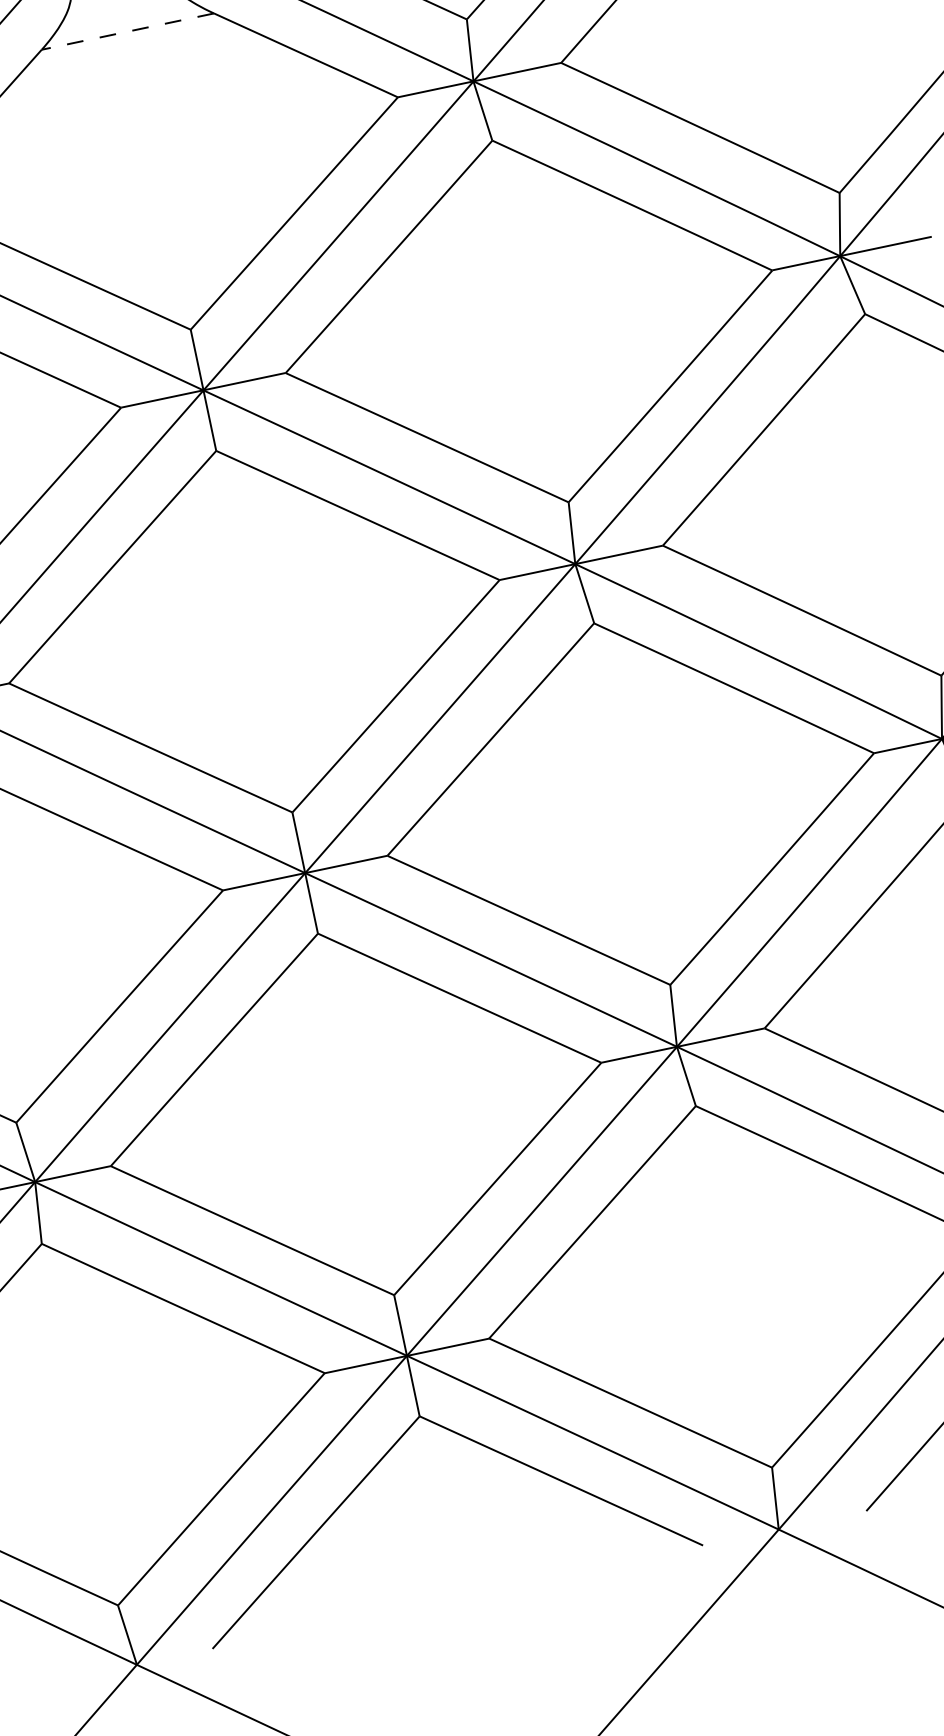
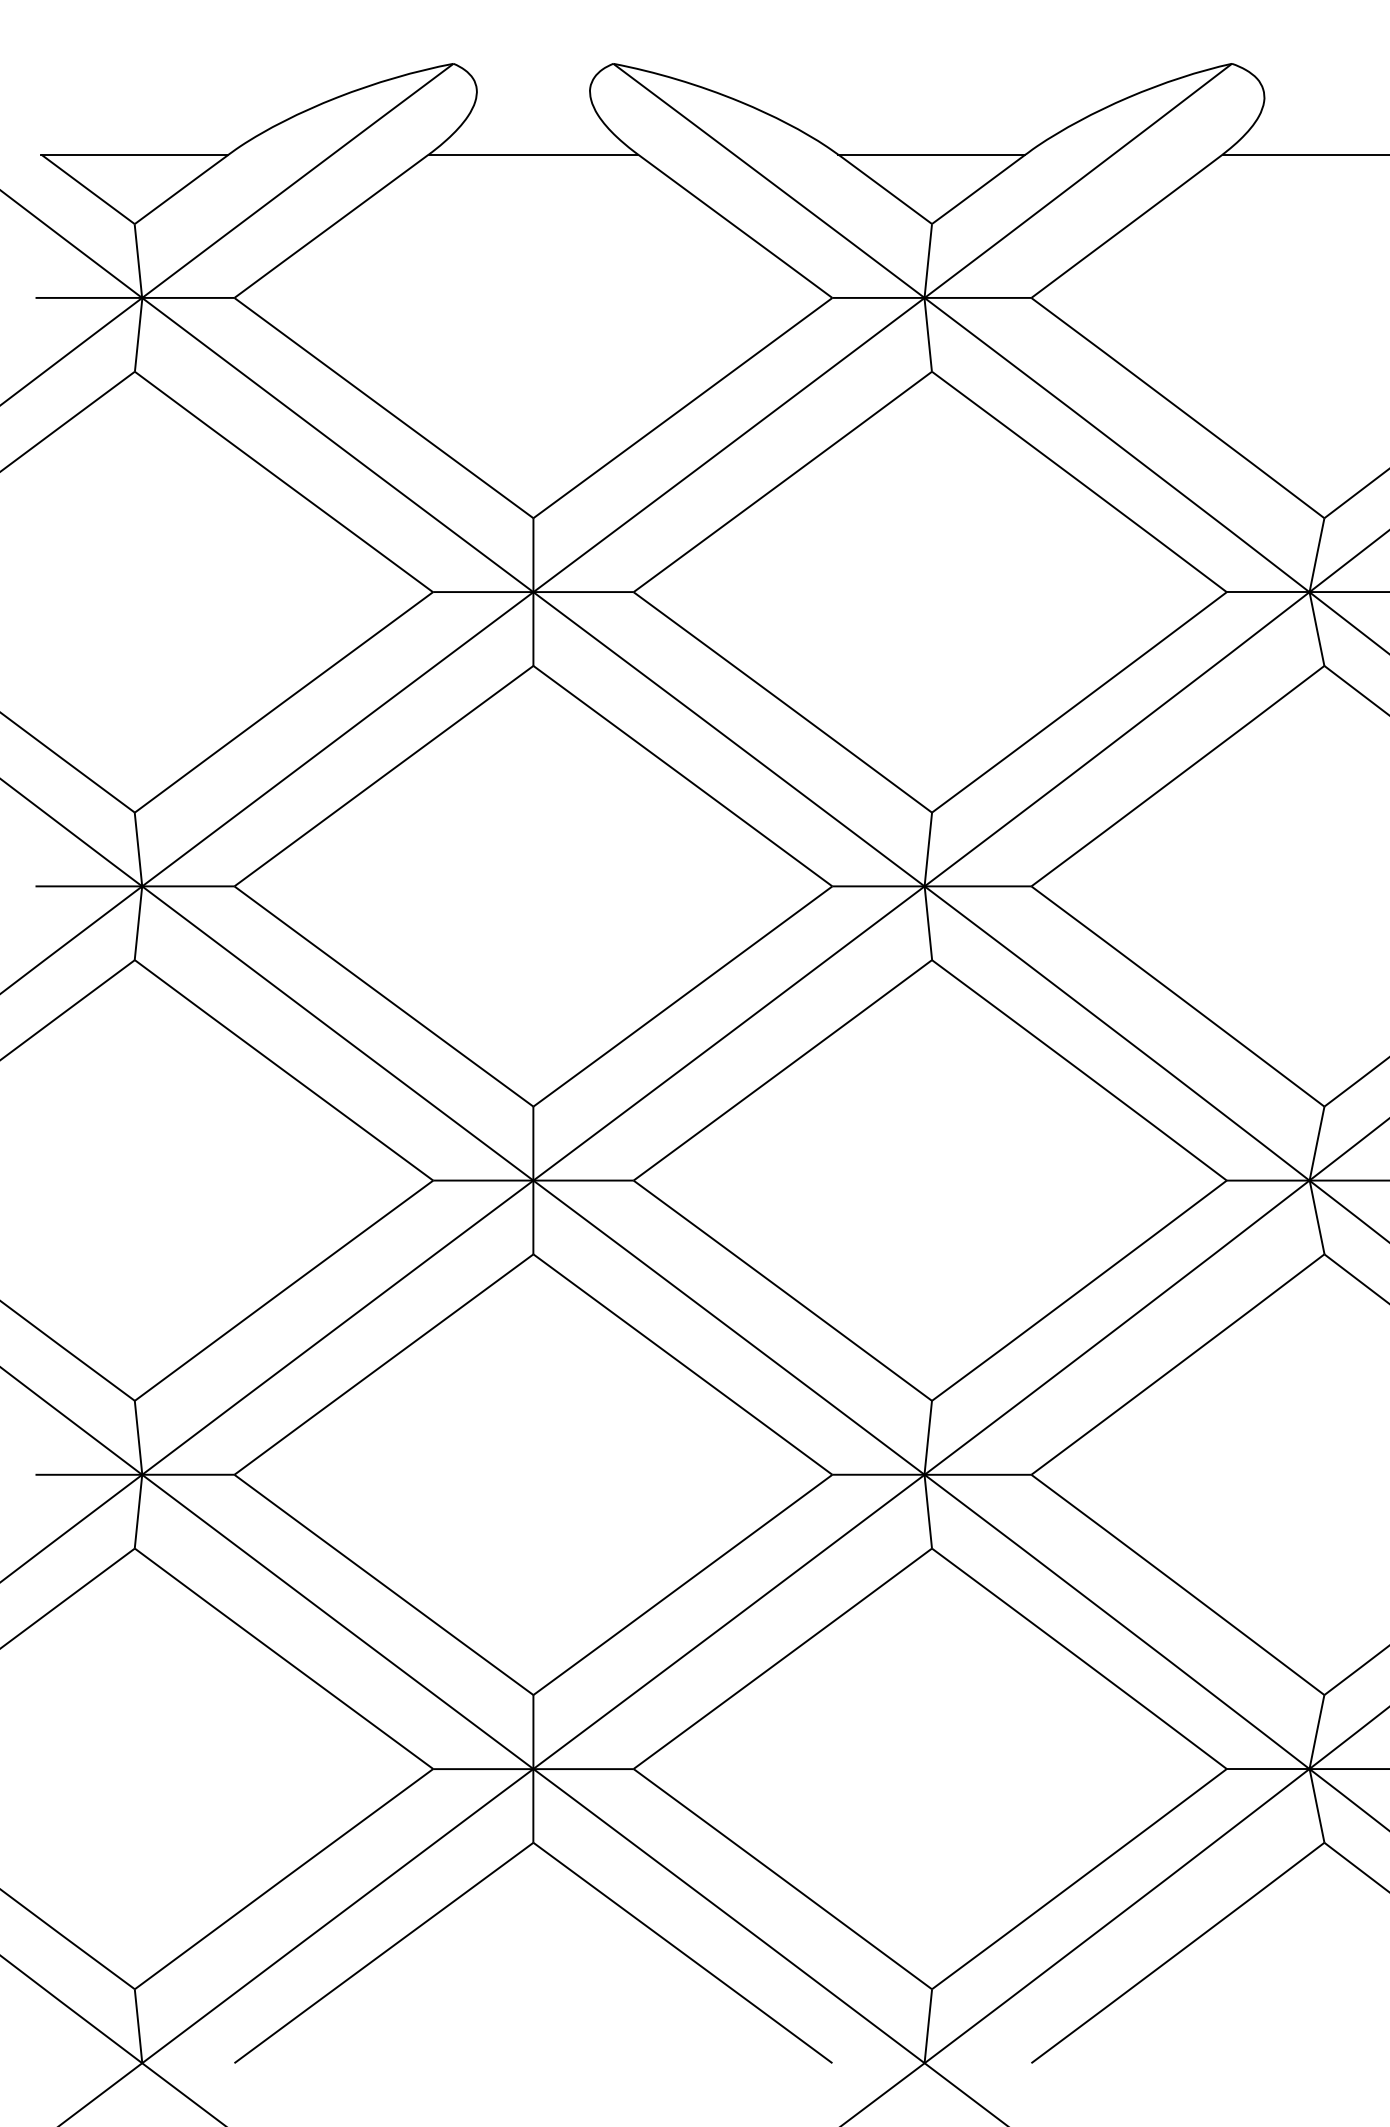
line: (127, 31) -> (533, 154), dashed -> solid

